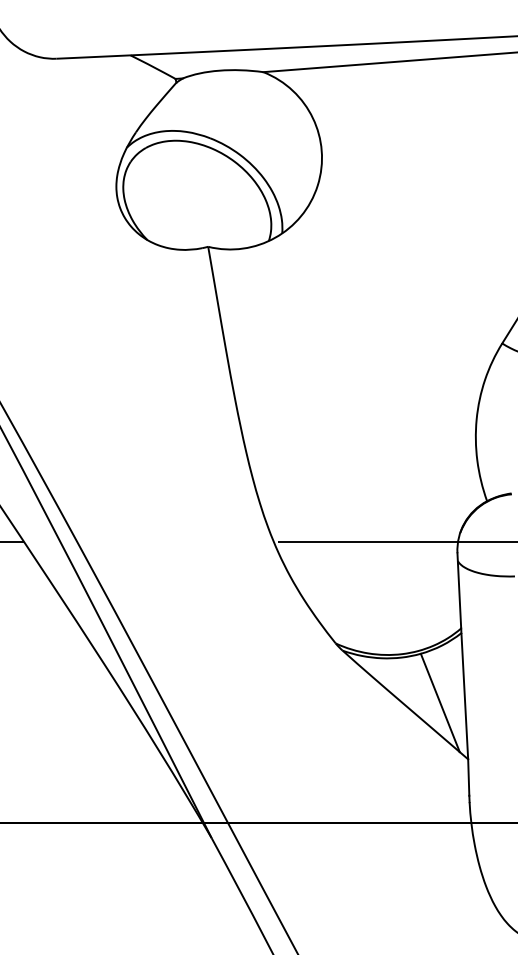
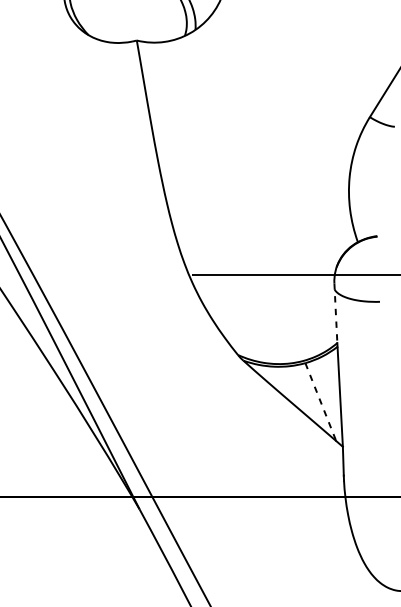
line: (459, 590) -> (336, 312), solid -> dashed
line: (440, 702) -> (320, 401), solid -> dashed

